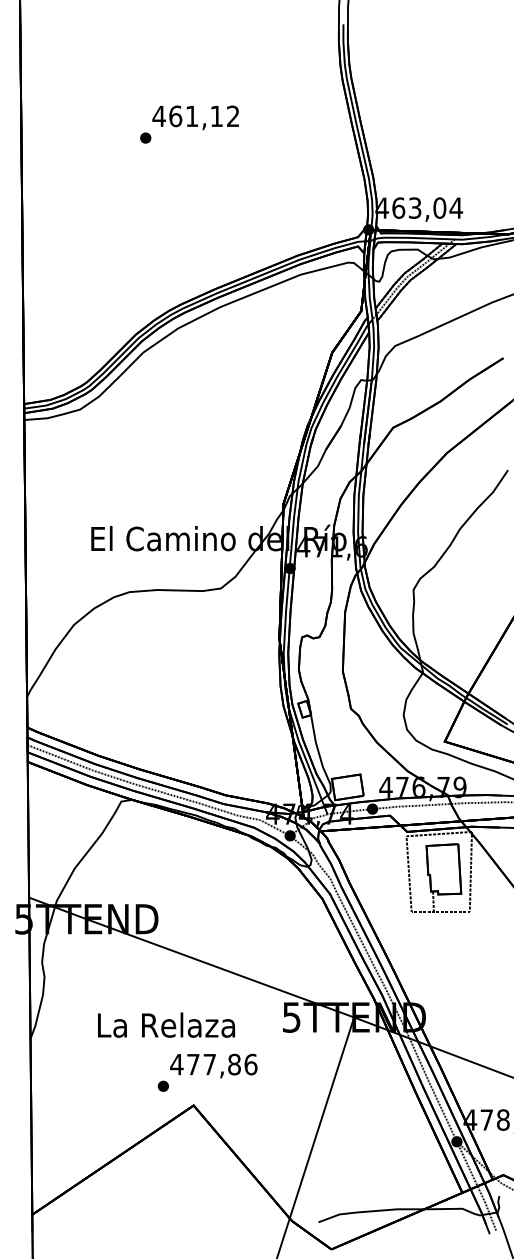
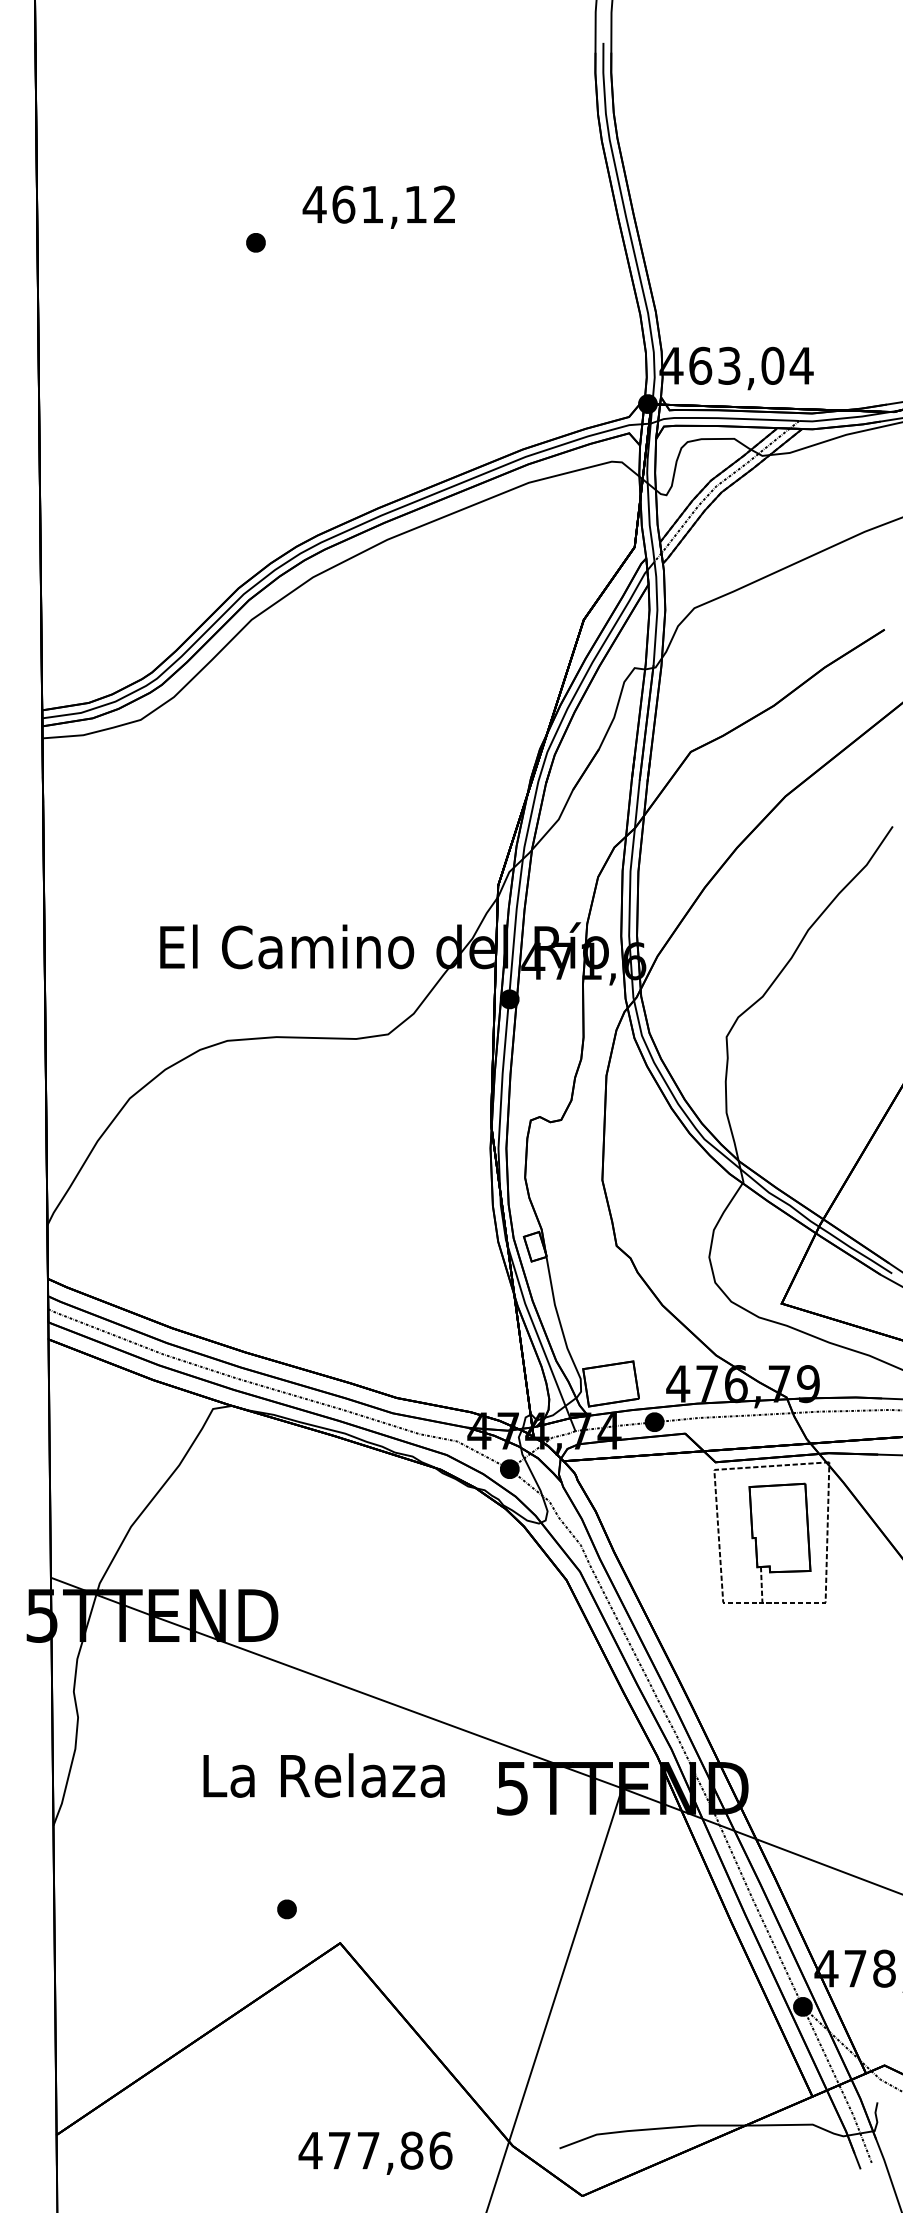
text: (195, 117) -> (378, 206), moved
text: (166, 1024) -> (324, 1774), moved
text: (213, 1065) -> (375, 2152), moved

